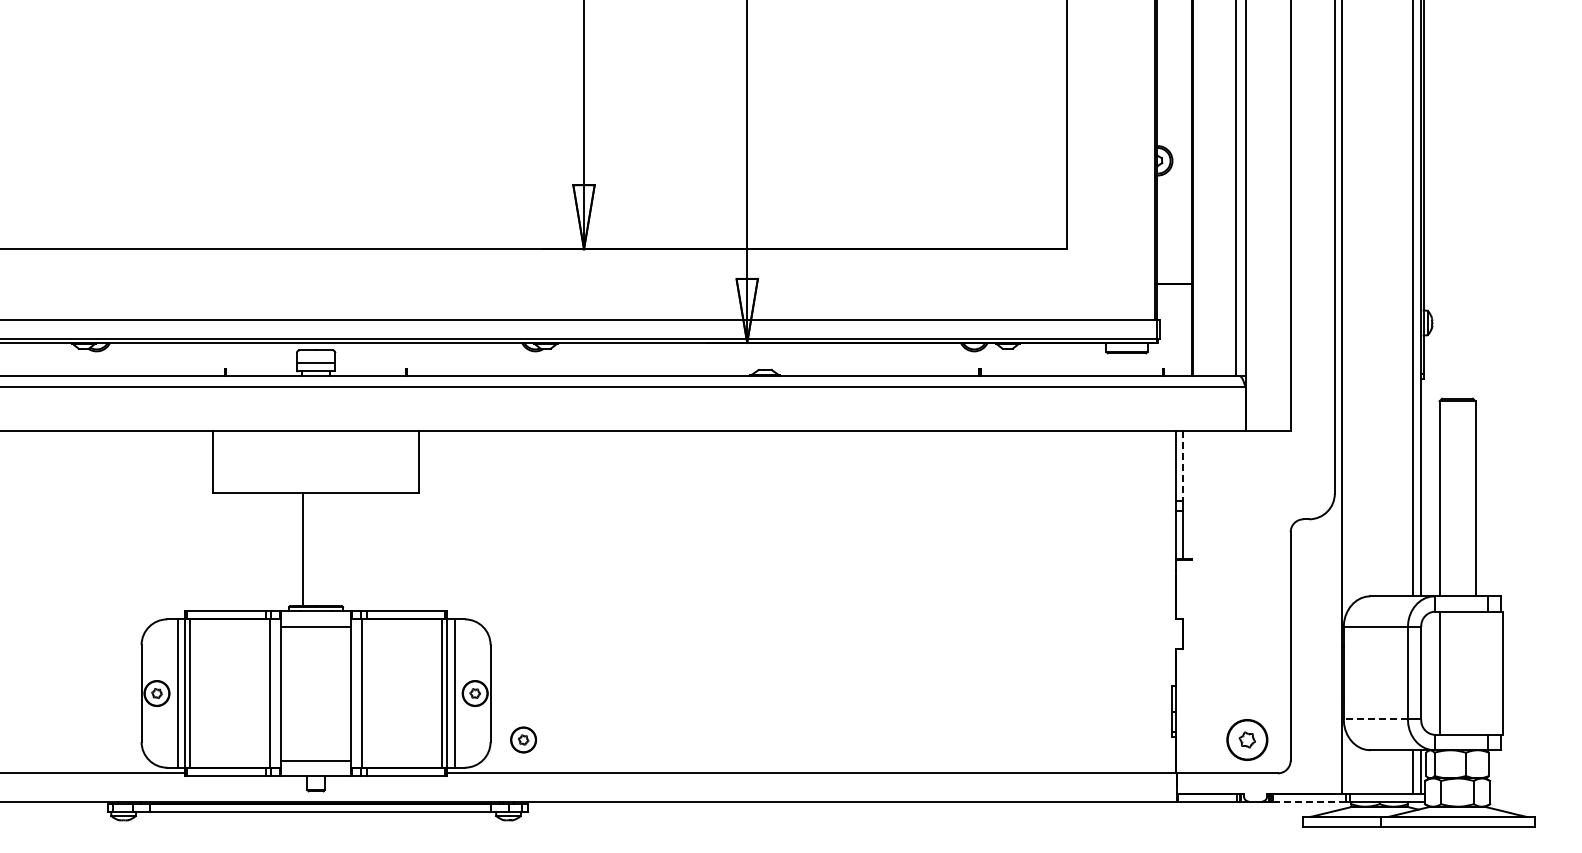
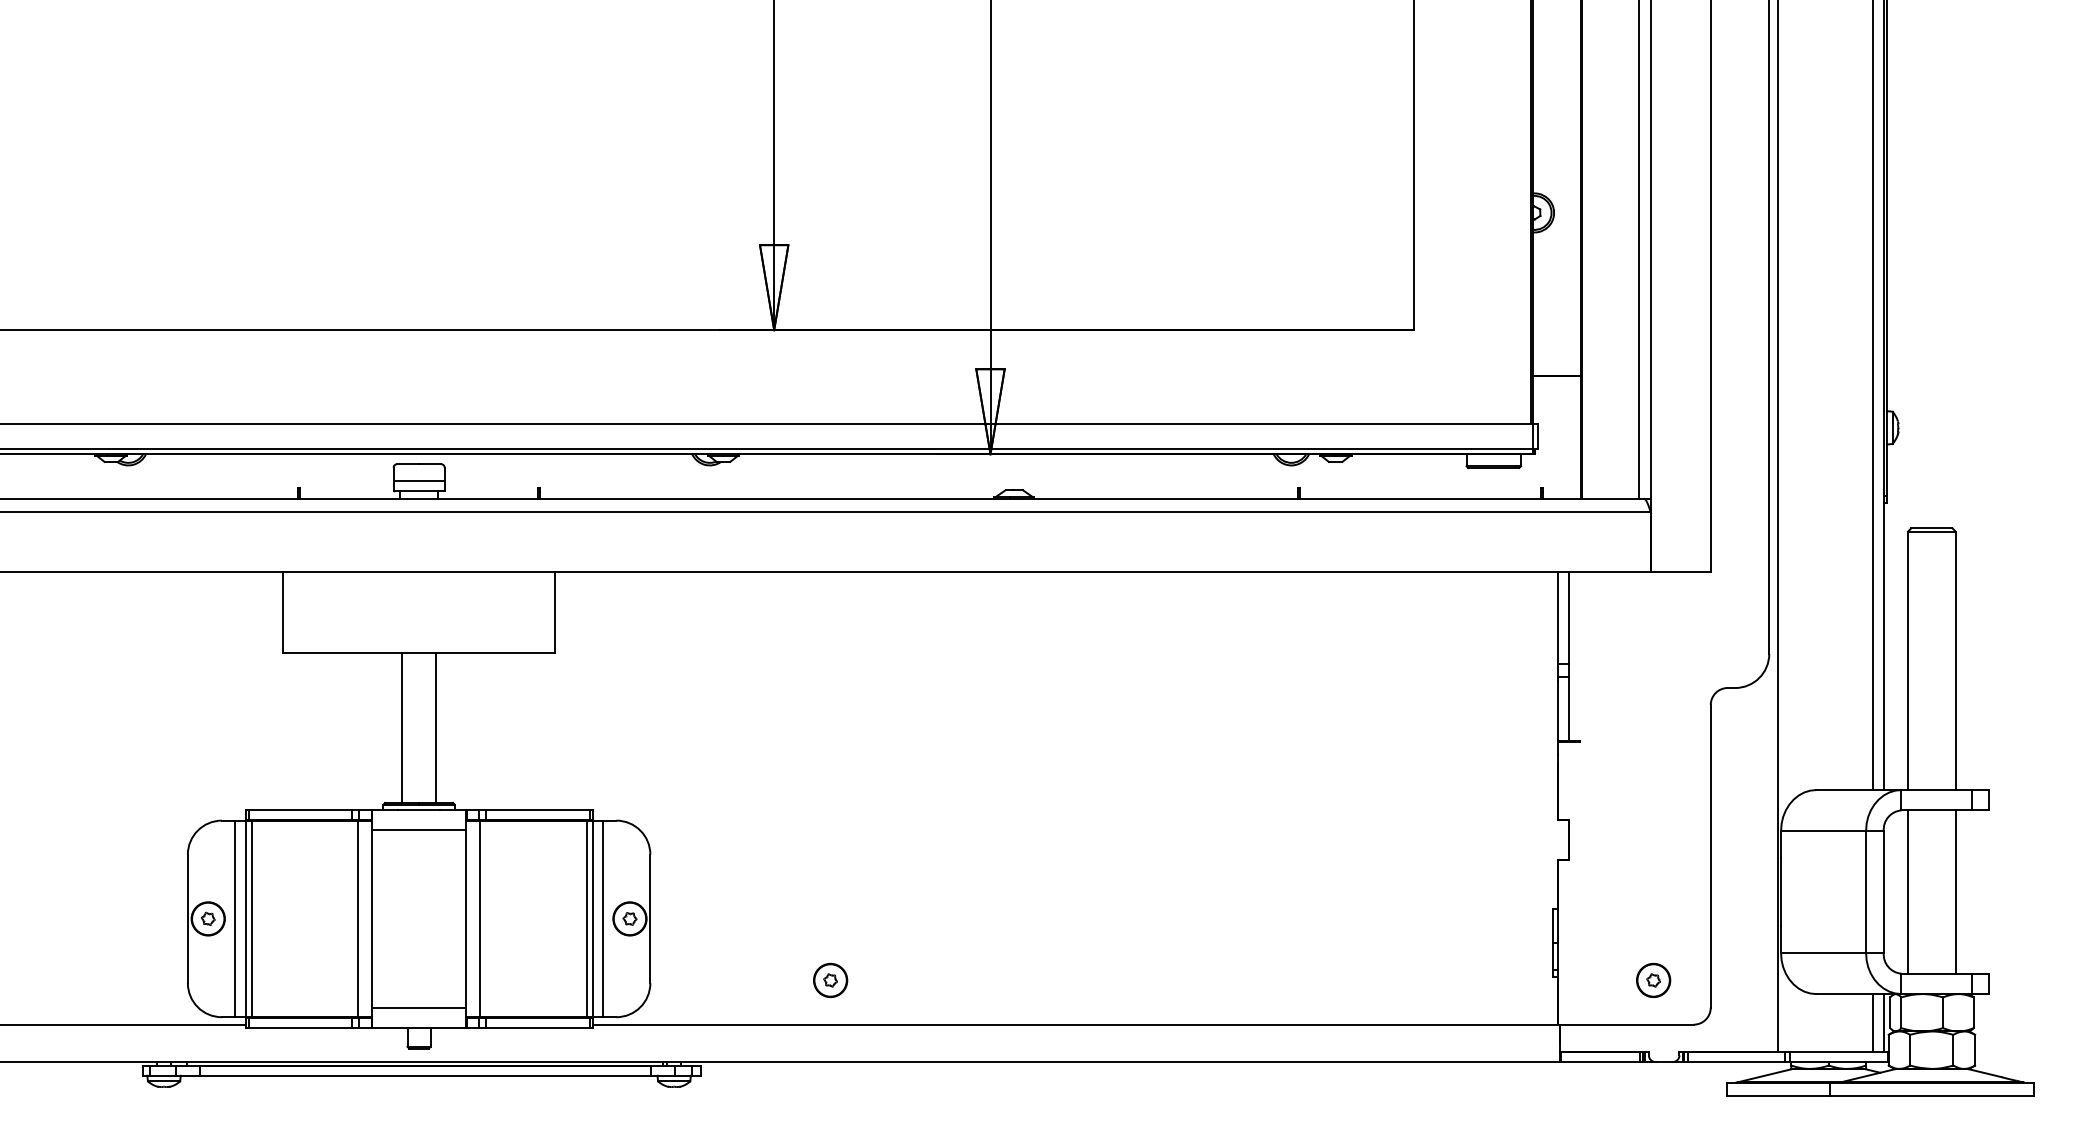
line: (1183, 466) -> (1568, 618), dashed -> solid
line: (328, 549) -> (435, 728), added
line: (1502, 672) -> (1955, 891), moved
line: (1375, 719) -> (1823, 953), dashed -> solid
part: (523, 739) -> (830, 979), moved
part: (1247, 739) -> (1653, 979), size x0.62
line: (1309, 801) -> (1735, 1061), dashed -> solid

